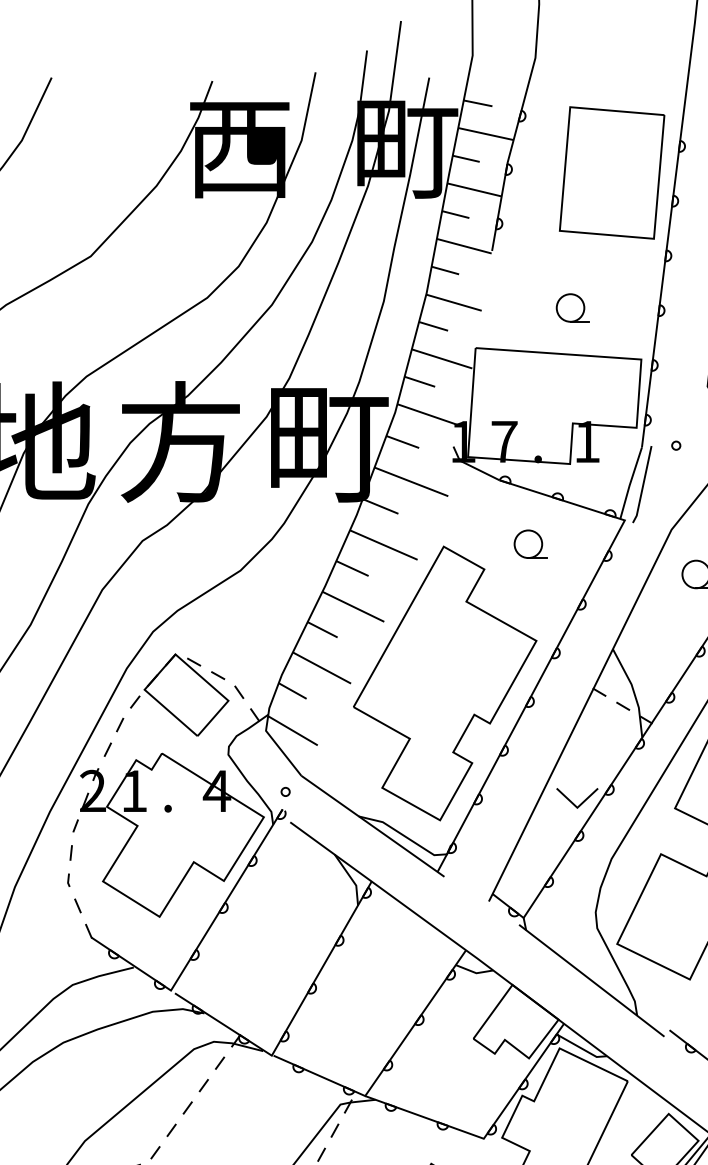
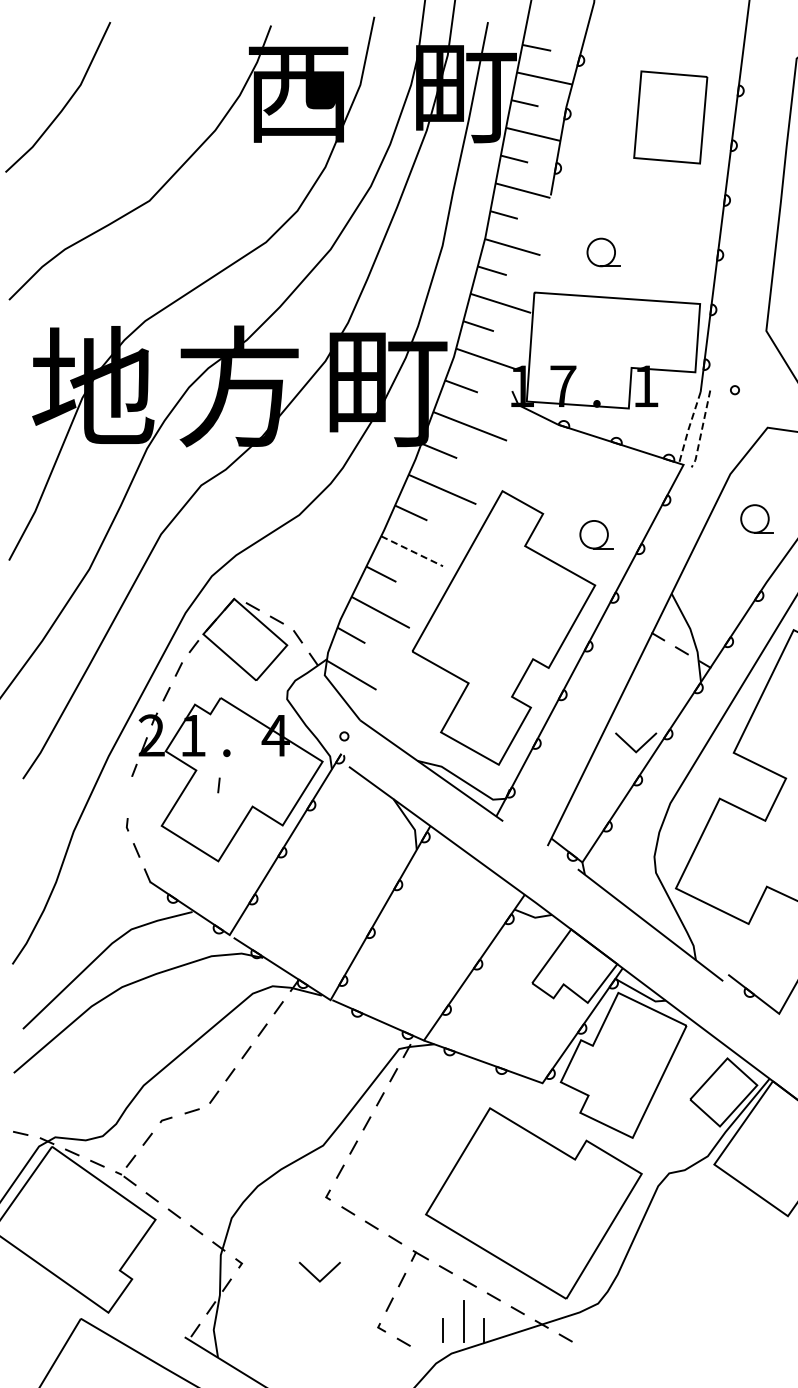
part: (611, 173) -> (670, 117), size x0.7
part: (572, 308) -> (603, 252), moved
line: (629, 484) -> (688, 428), solid -> dashed
line: (642, 486) -> (701, 430), solid -> dashed
part: (530, 544) -> (596, 534), moved
line: (353, 607) -> (412, 551), solid -> dashed
line: (70, 853) -> (218, 785), moved

